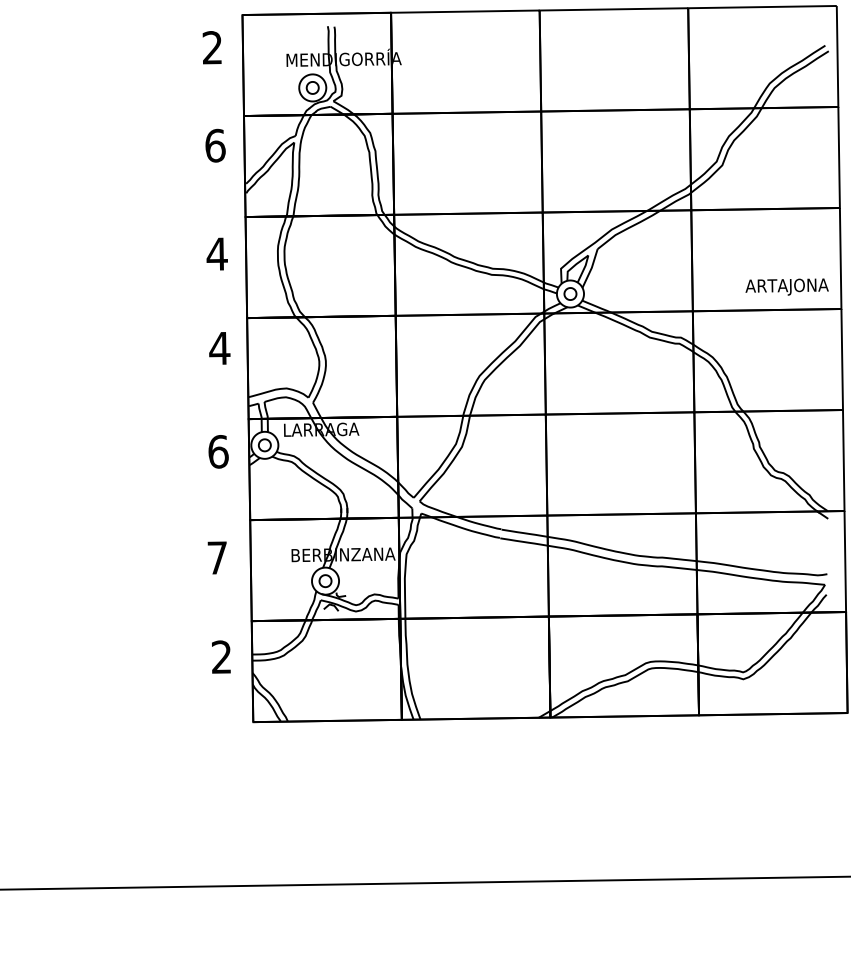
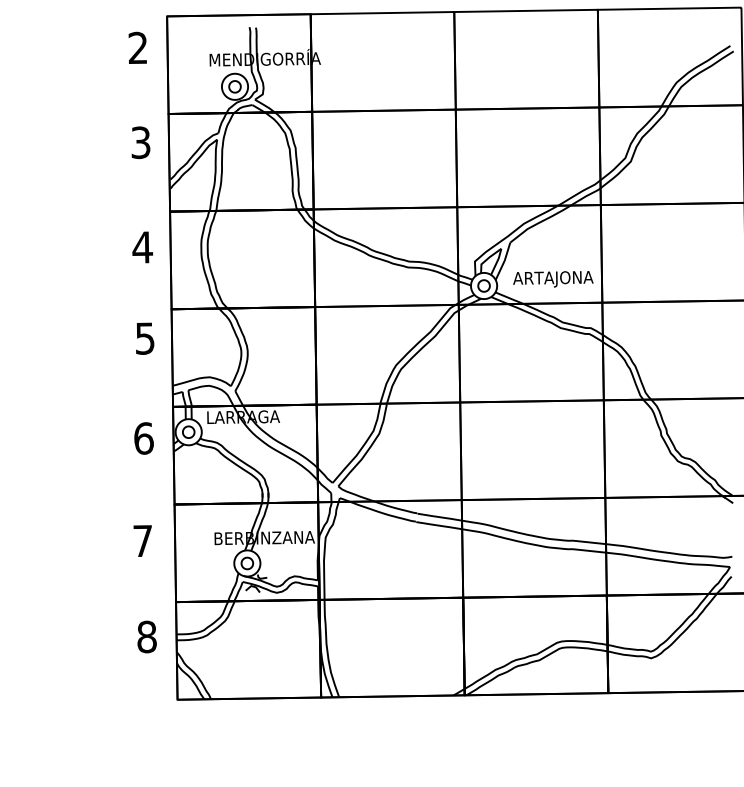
text: (215, 145) -> (141, 142), 6 -> 3
text: (786, 286) -> (552, 278), moved
text: (219, 348) -> (144, 338), 4 -> 5
text: (221, 657) -> (146, 637), 2 -> 8

